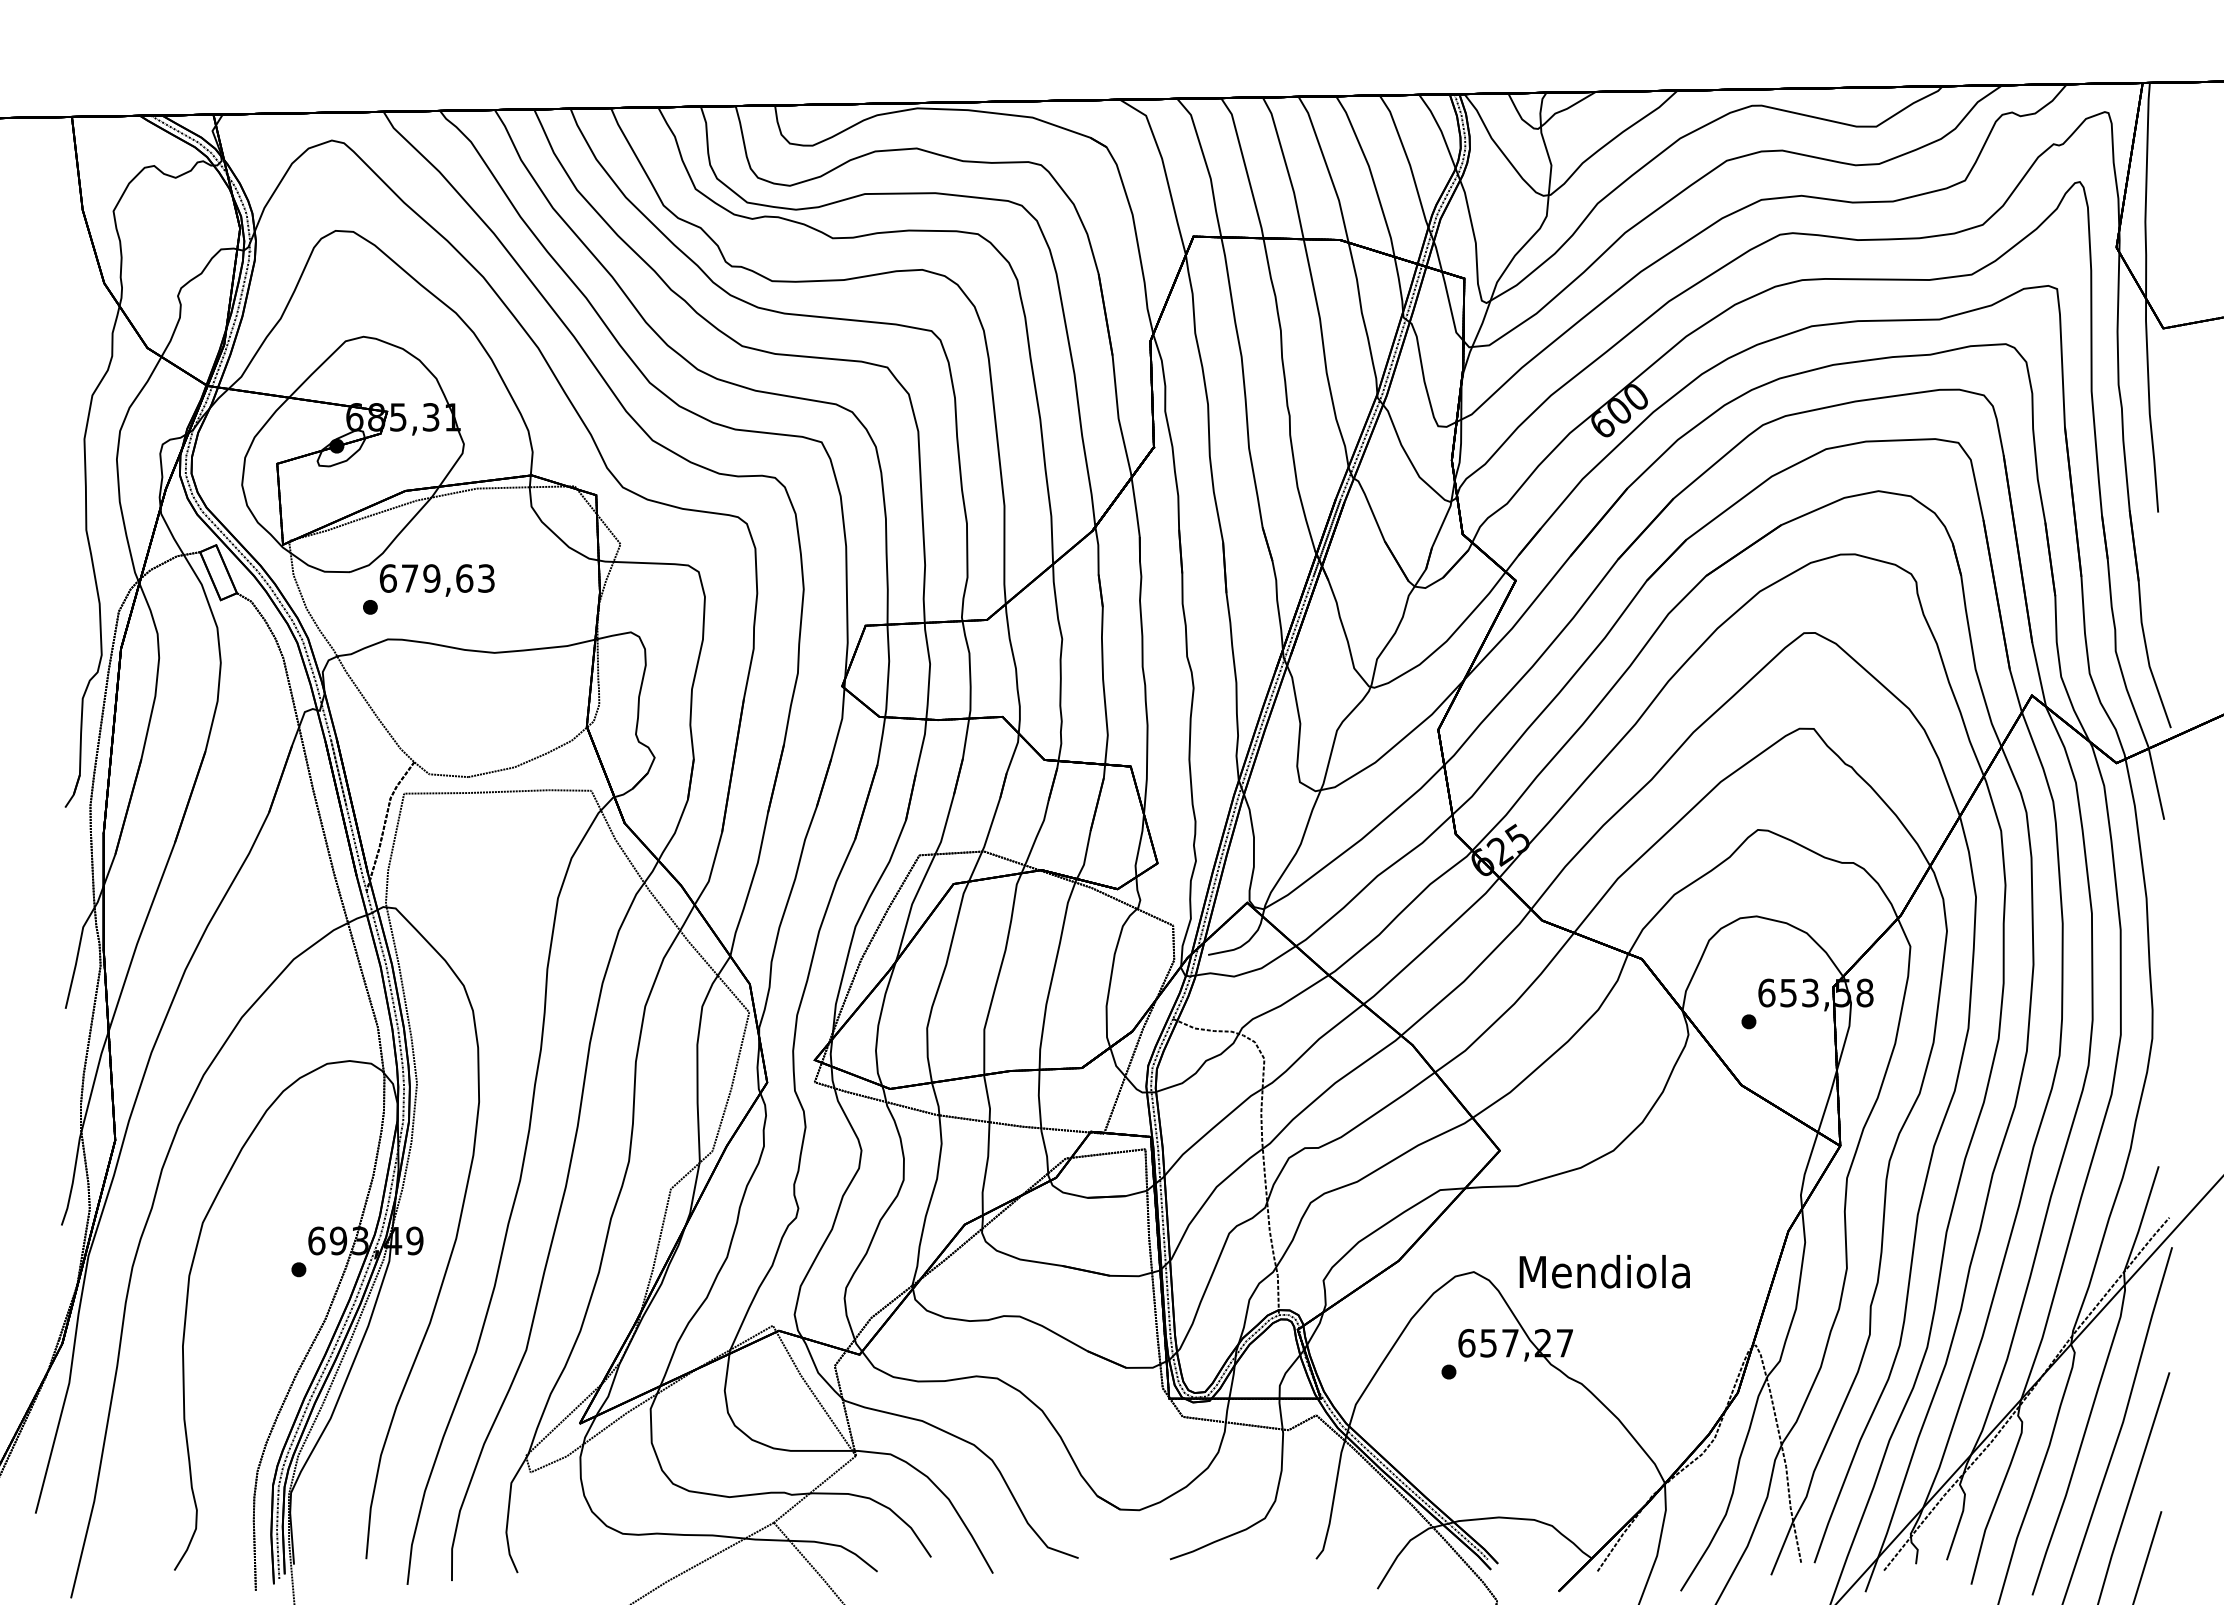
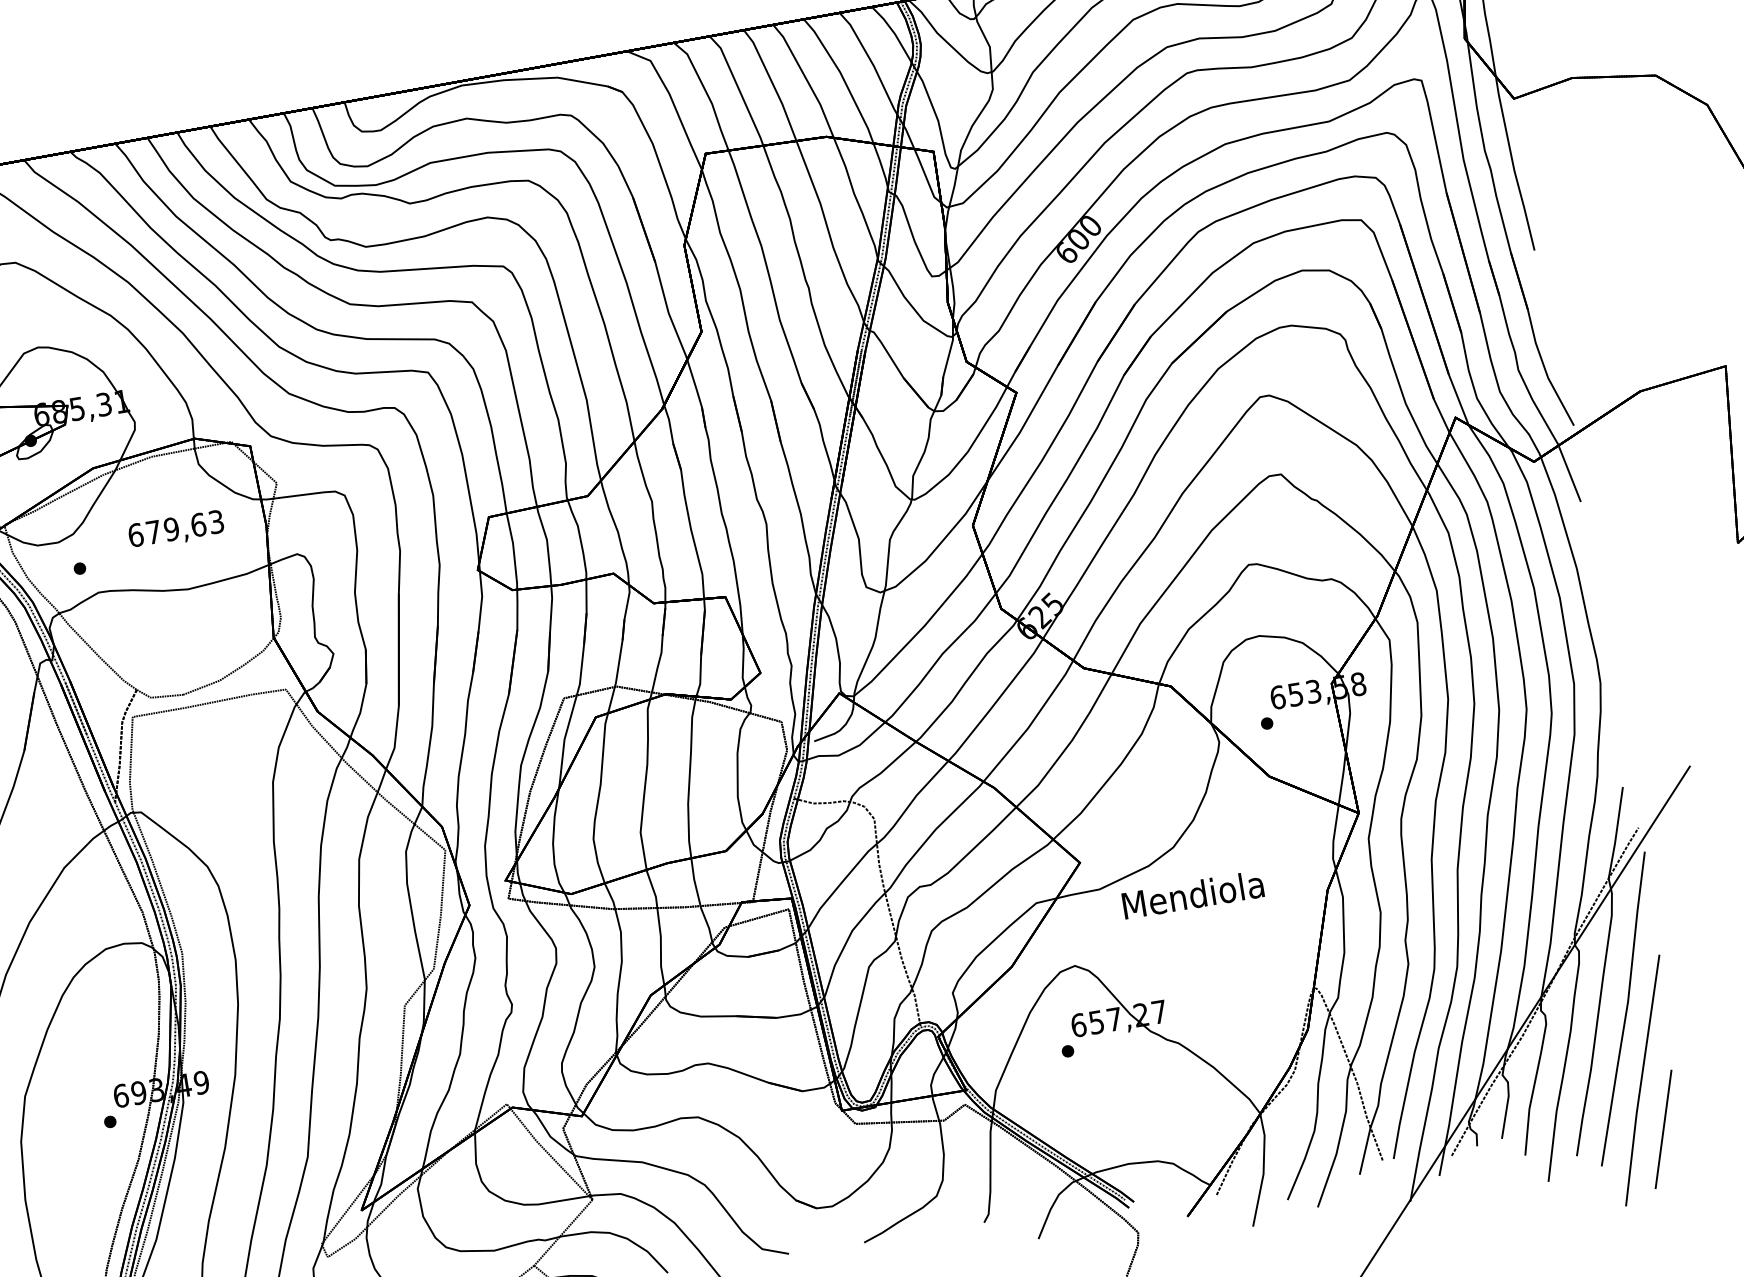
text: (436, 580) -> (175, 530), moved
text: (1604, 1271) -> (1192, 894), moved

